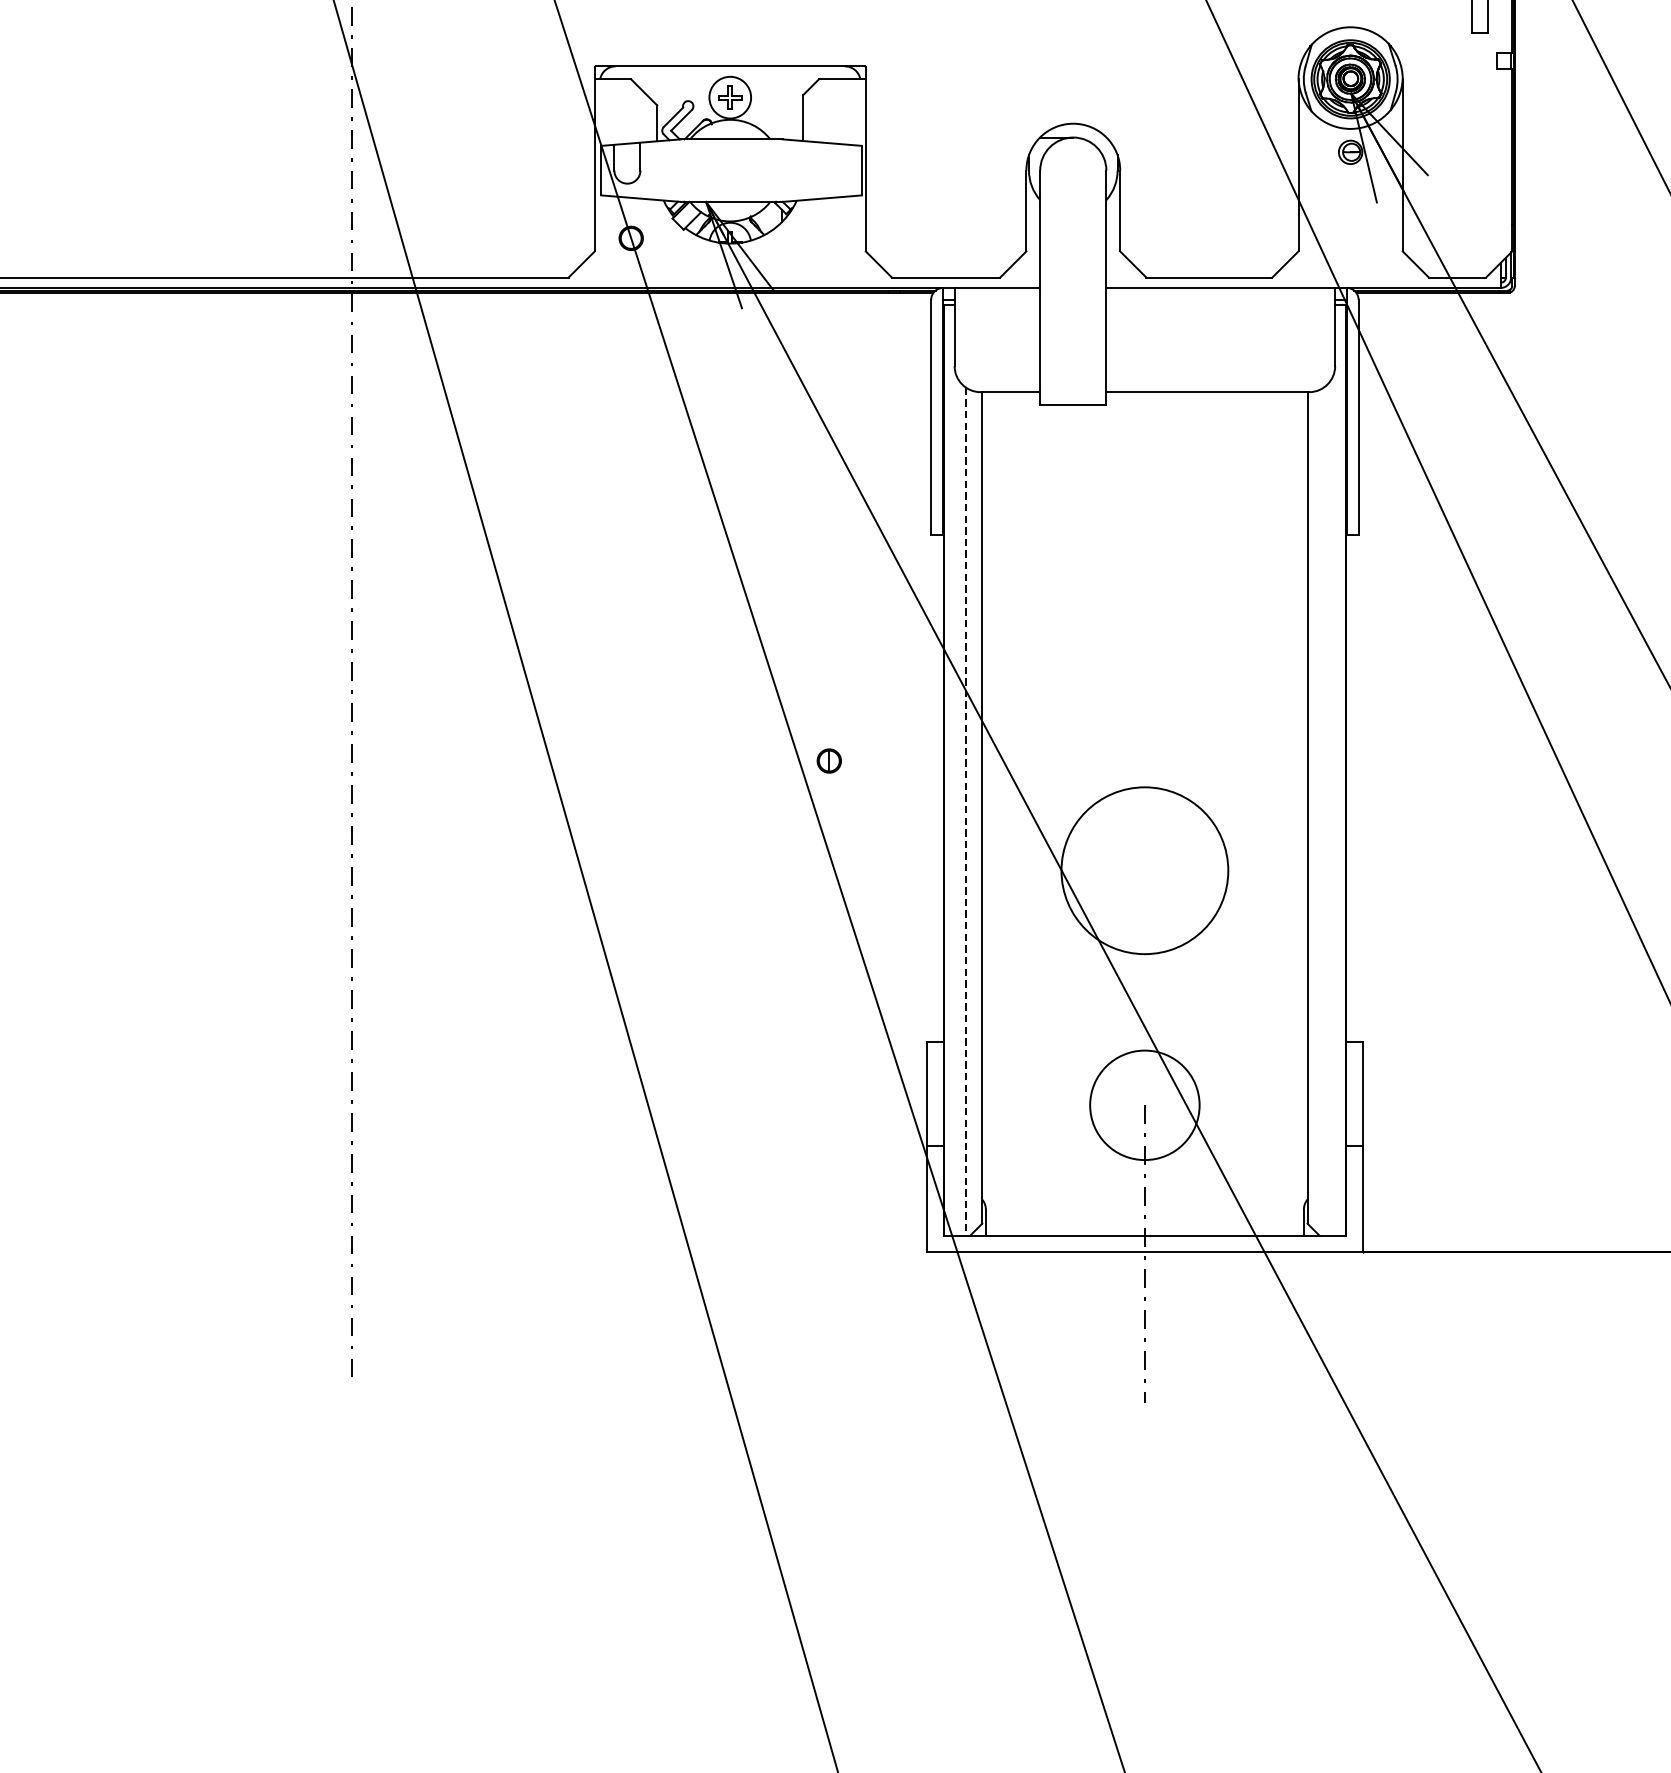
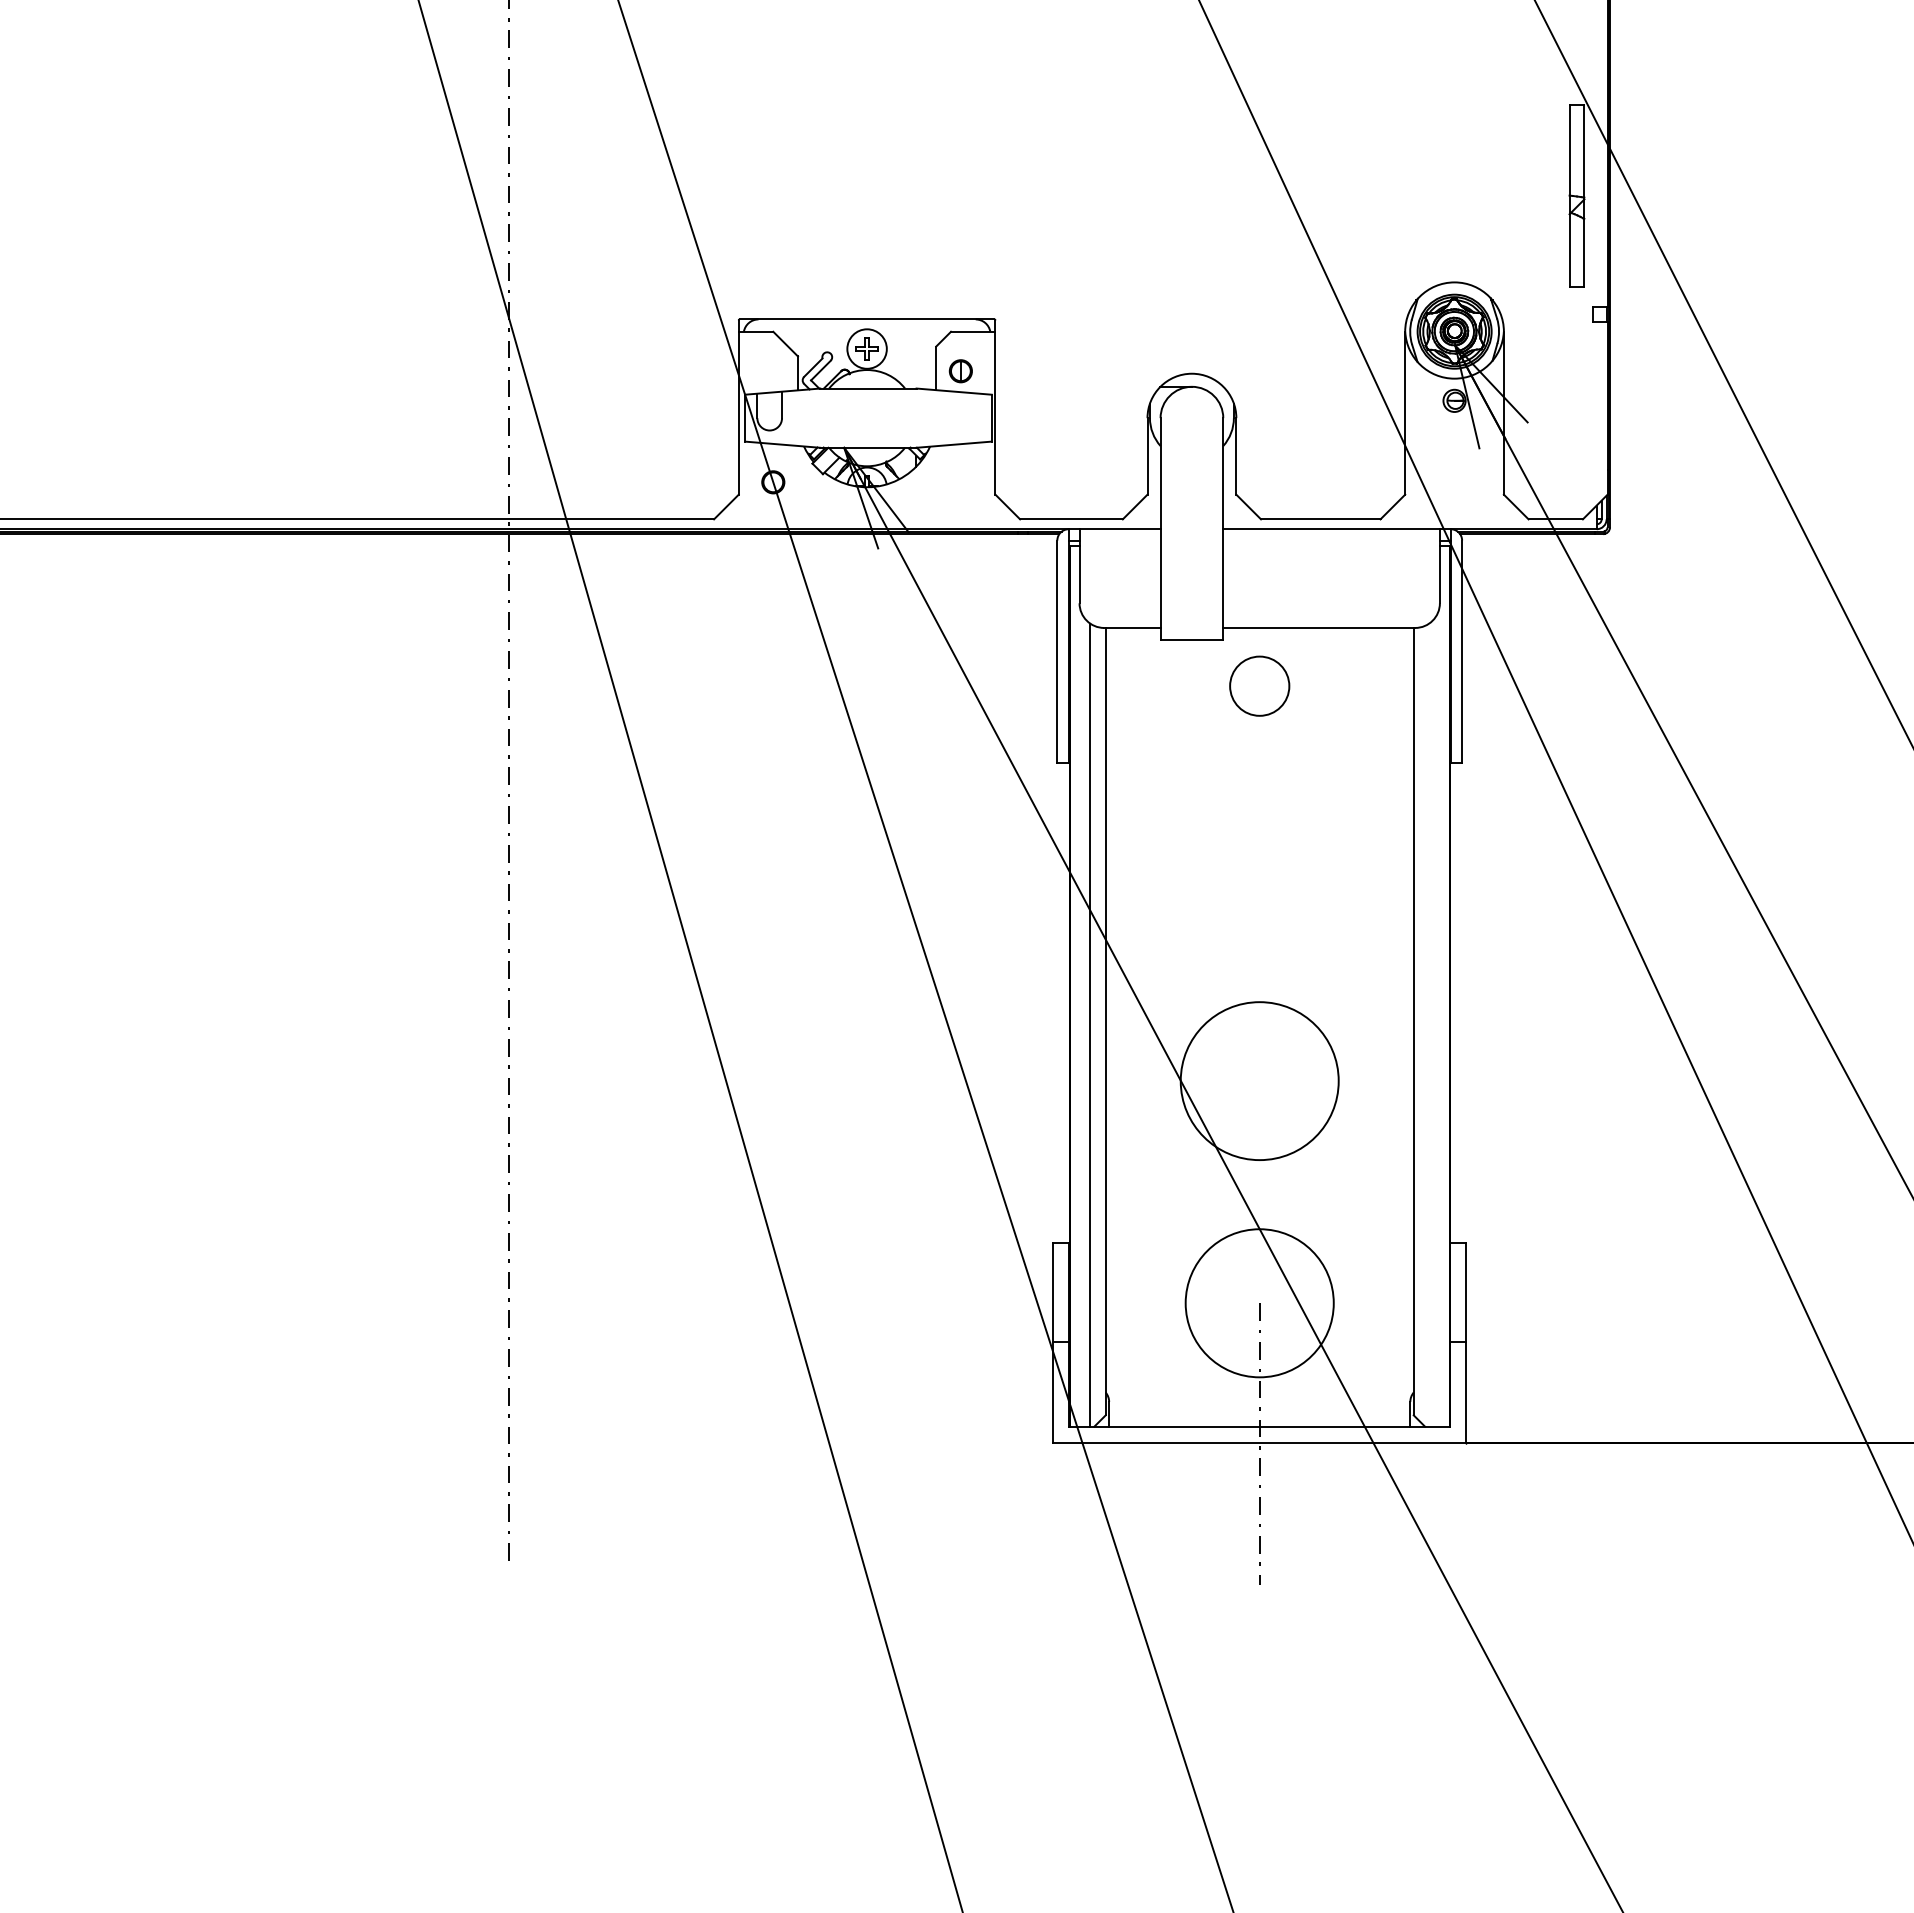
circle: (1144, 452) -> (1259, 685), added
part: (828, 761) -> (960, 371), moved
line: (966, 811) -> (1090, 1025), dashed -> solid
circle: (1144, 1105) -> (1259, 1303), size x1.43

